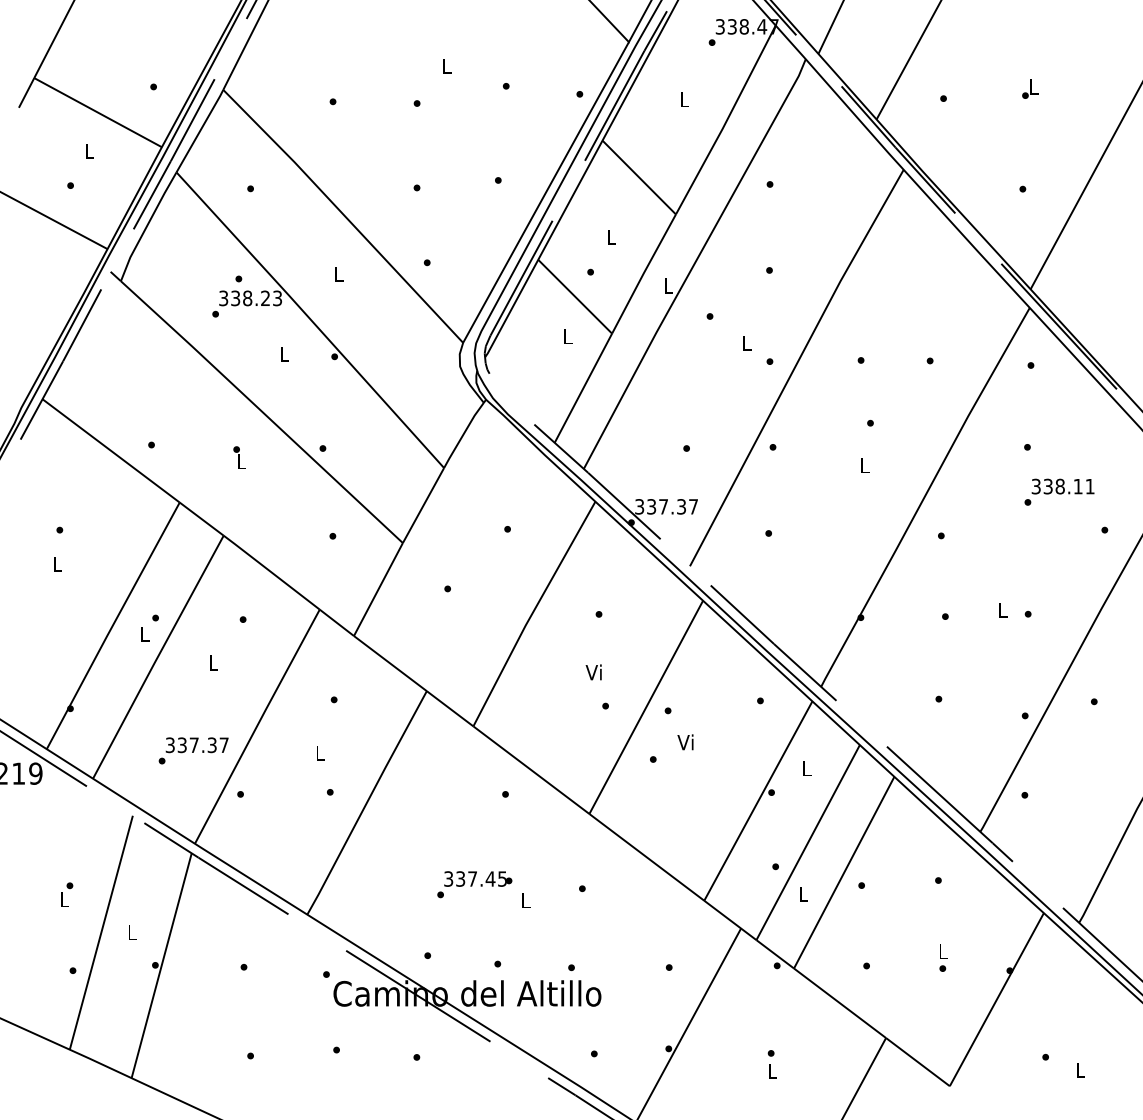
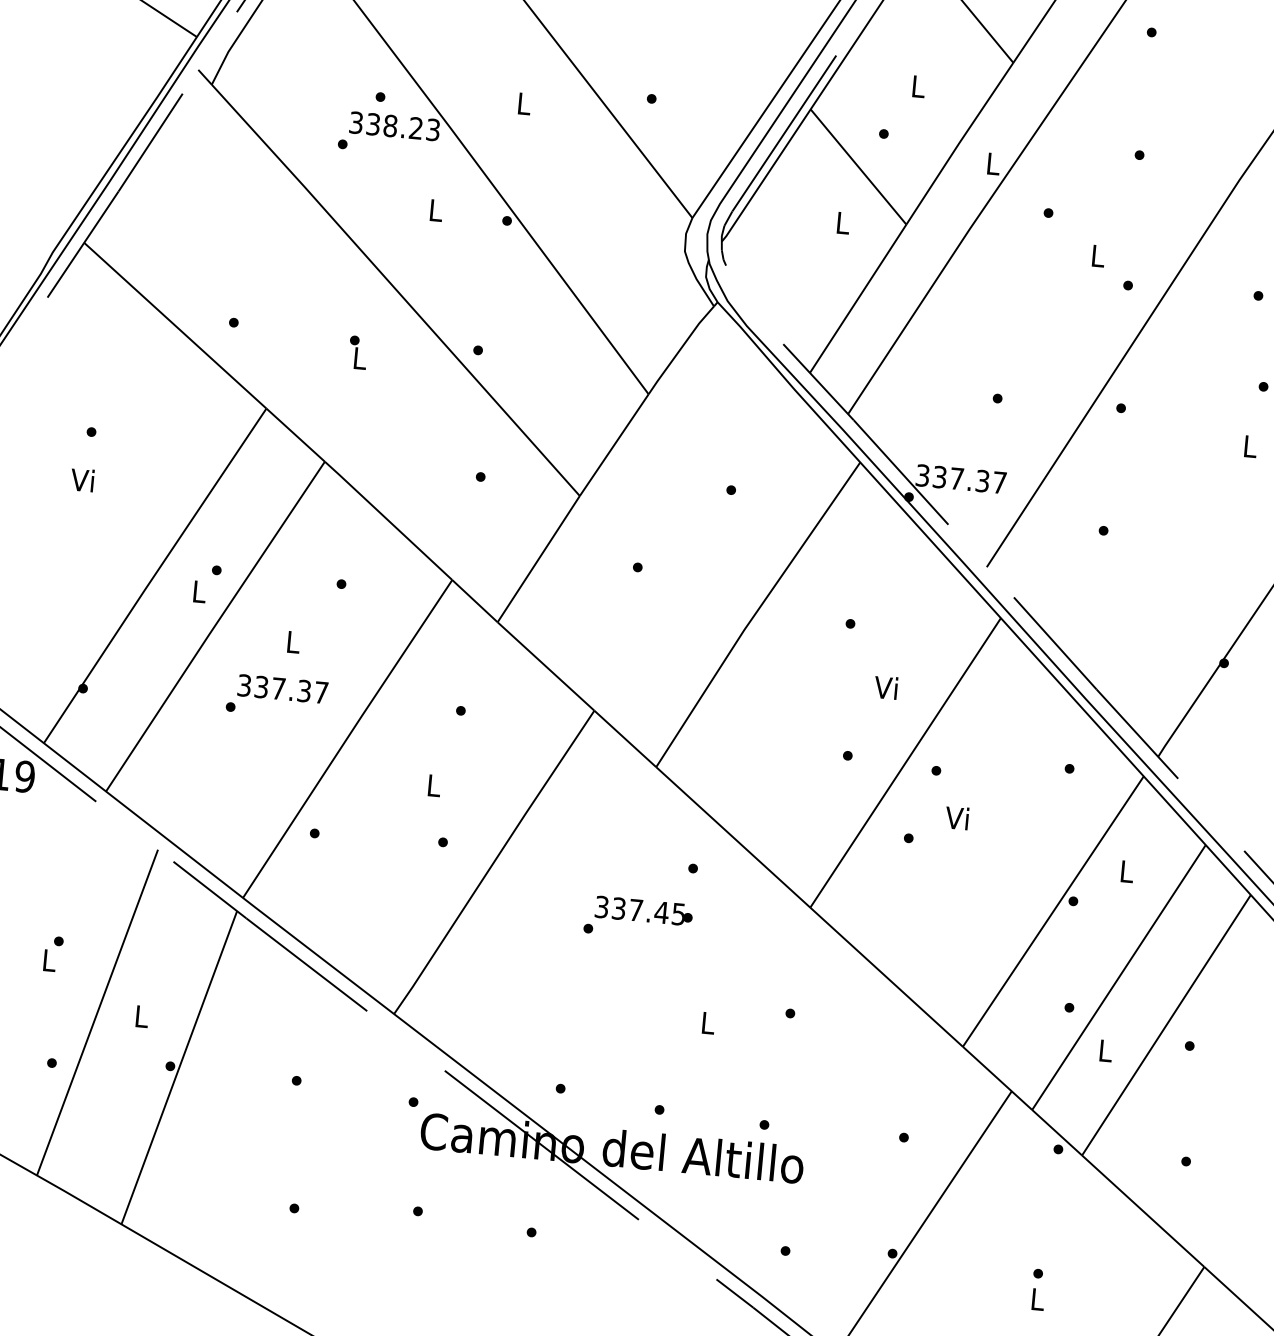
text: (56, 563) -> (82, 479), L -> Vi
text: (593, 672) -> (885, 687), moved
text: (193, 750) -> (276, 696), moved
text: (474, 884) -> (638, 918), moved

